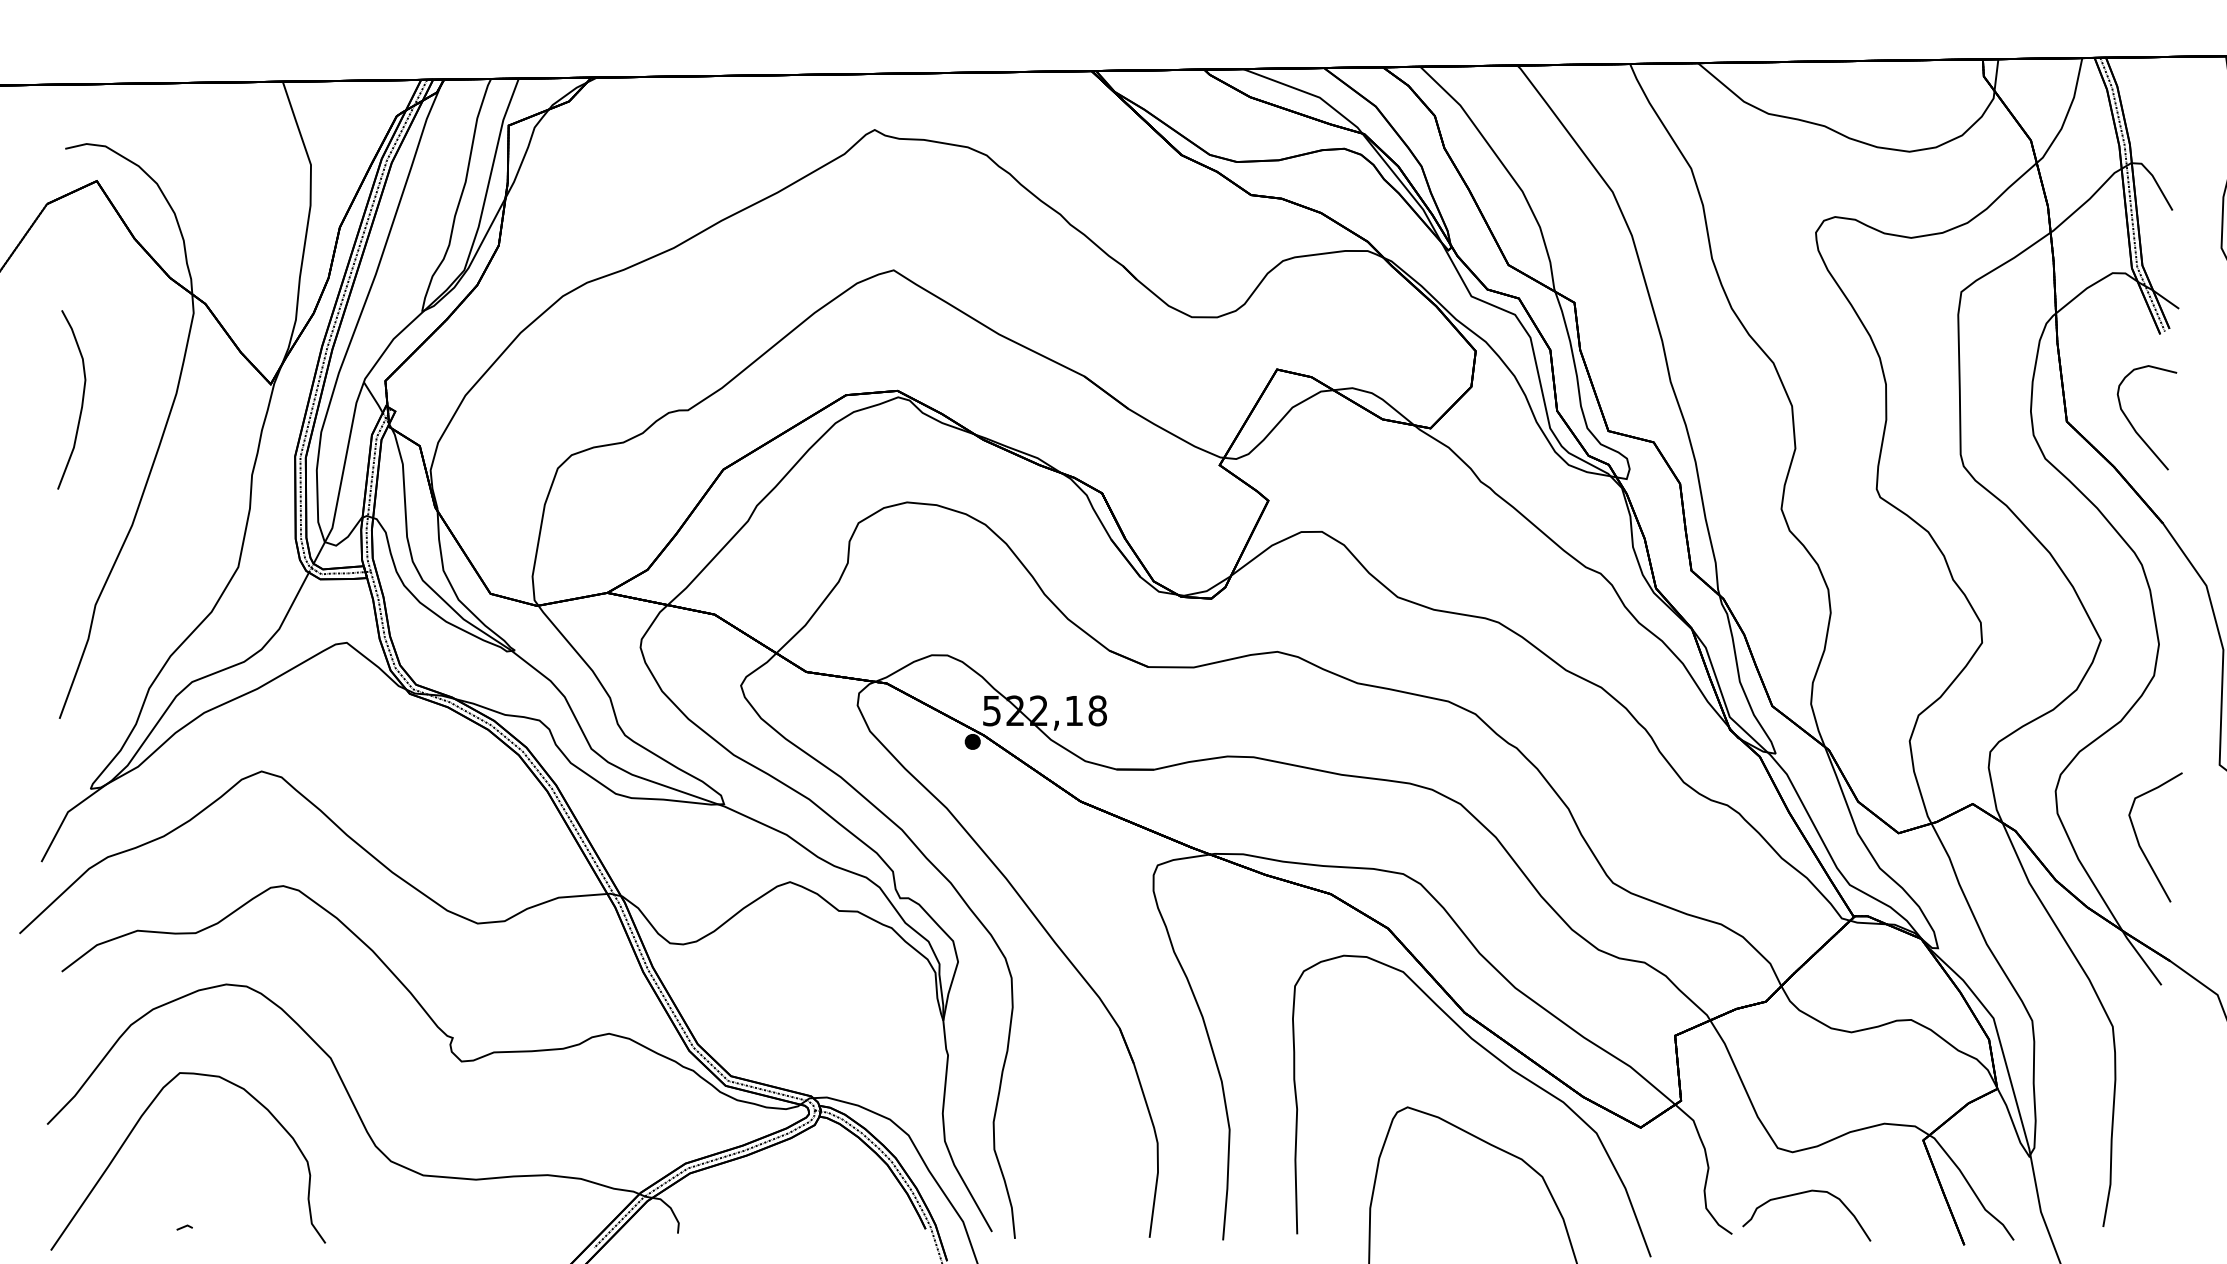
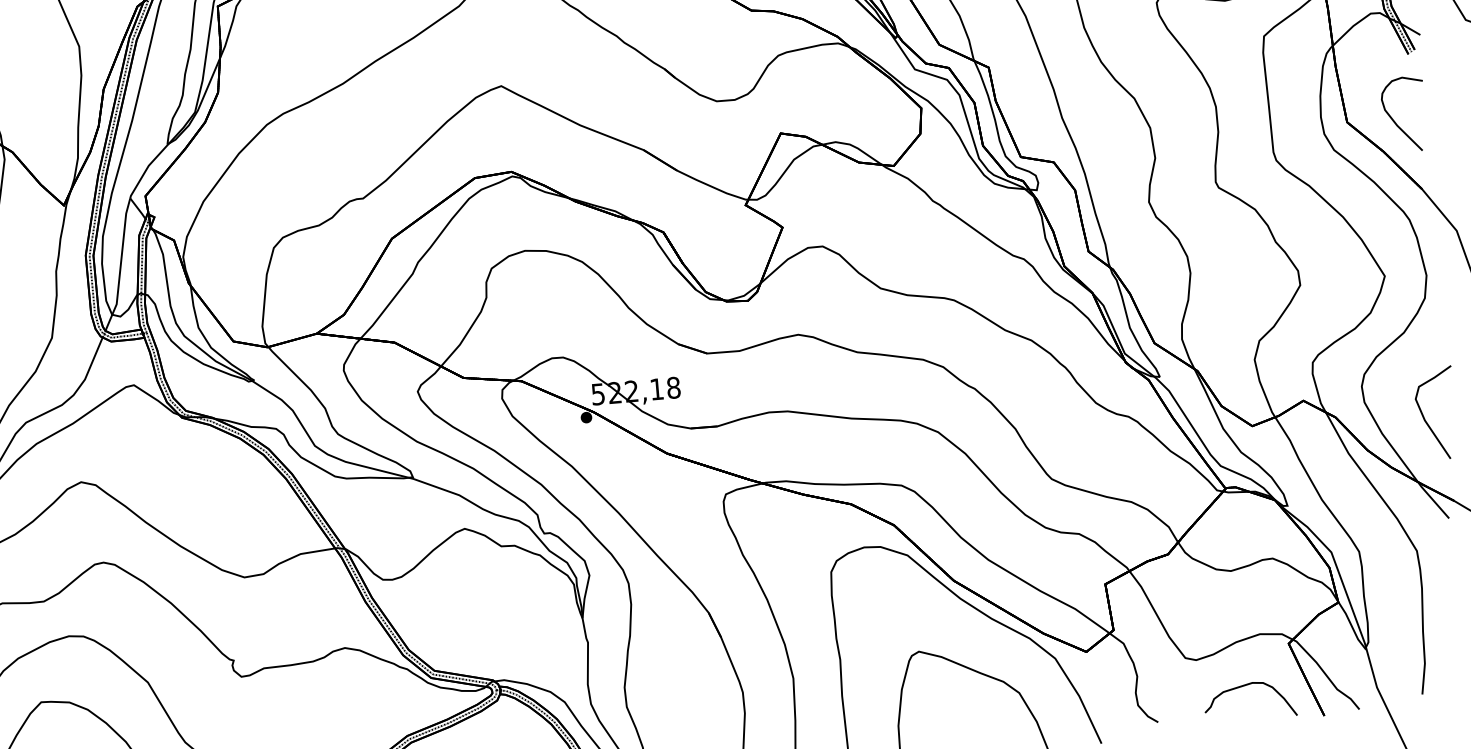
curve: (1800, 1194) -> (1244, 686), moved

